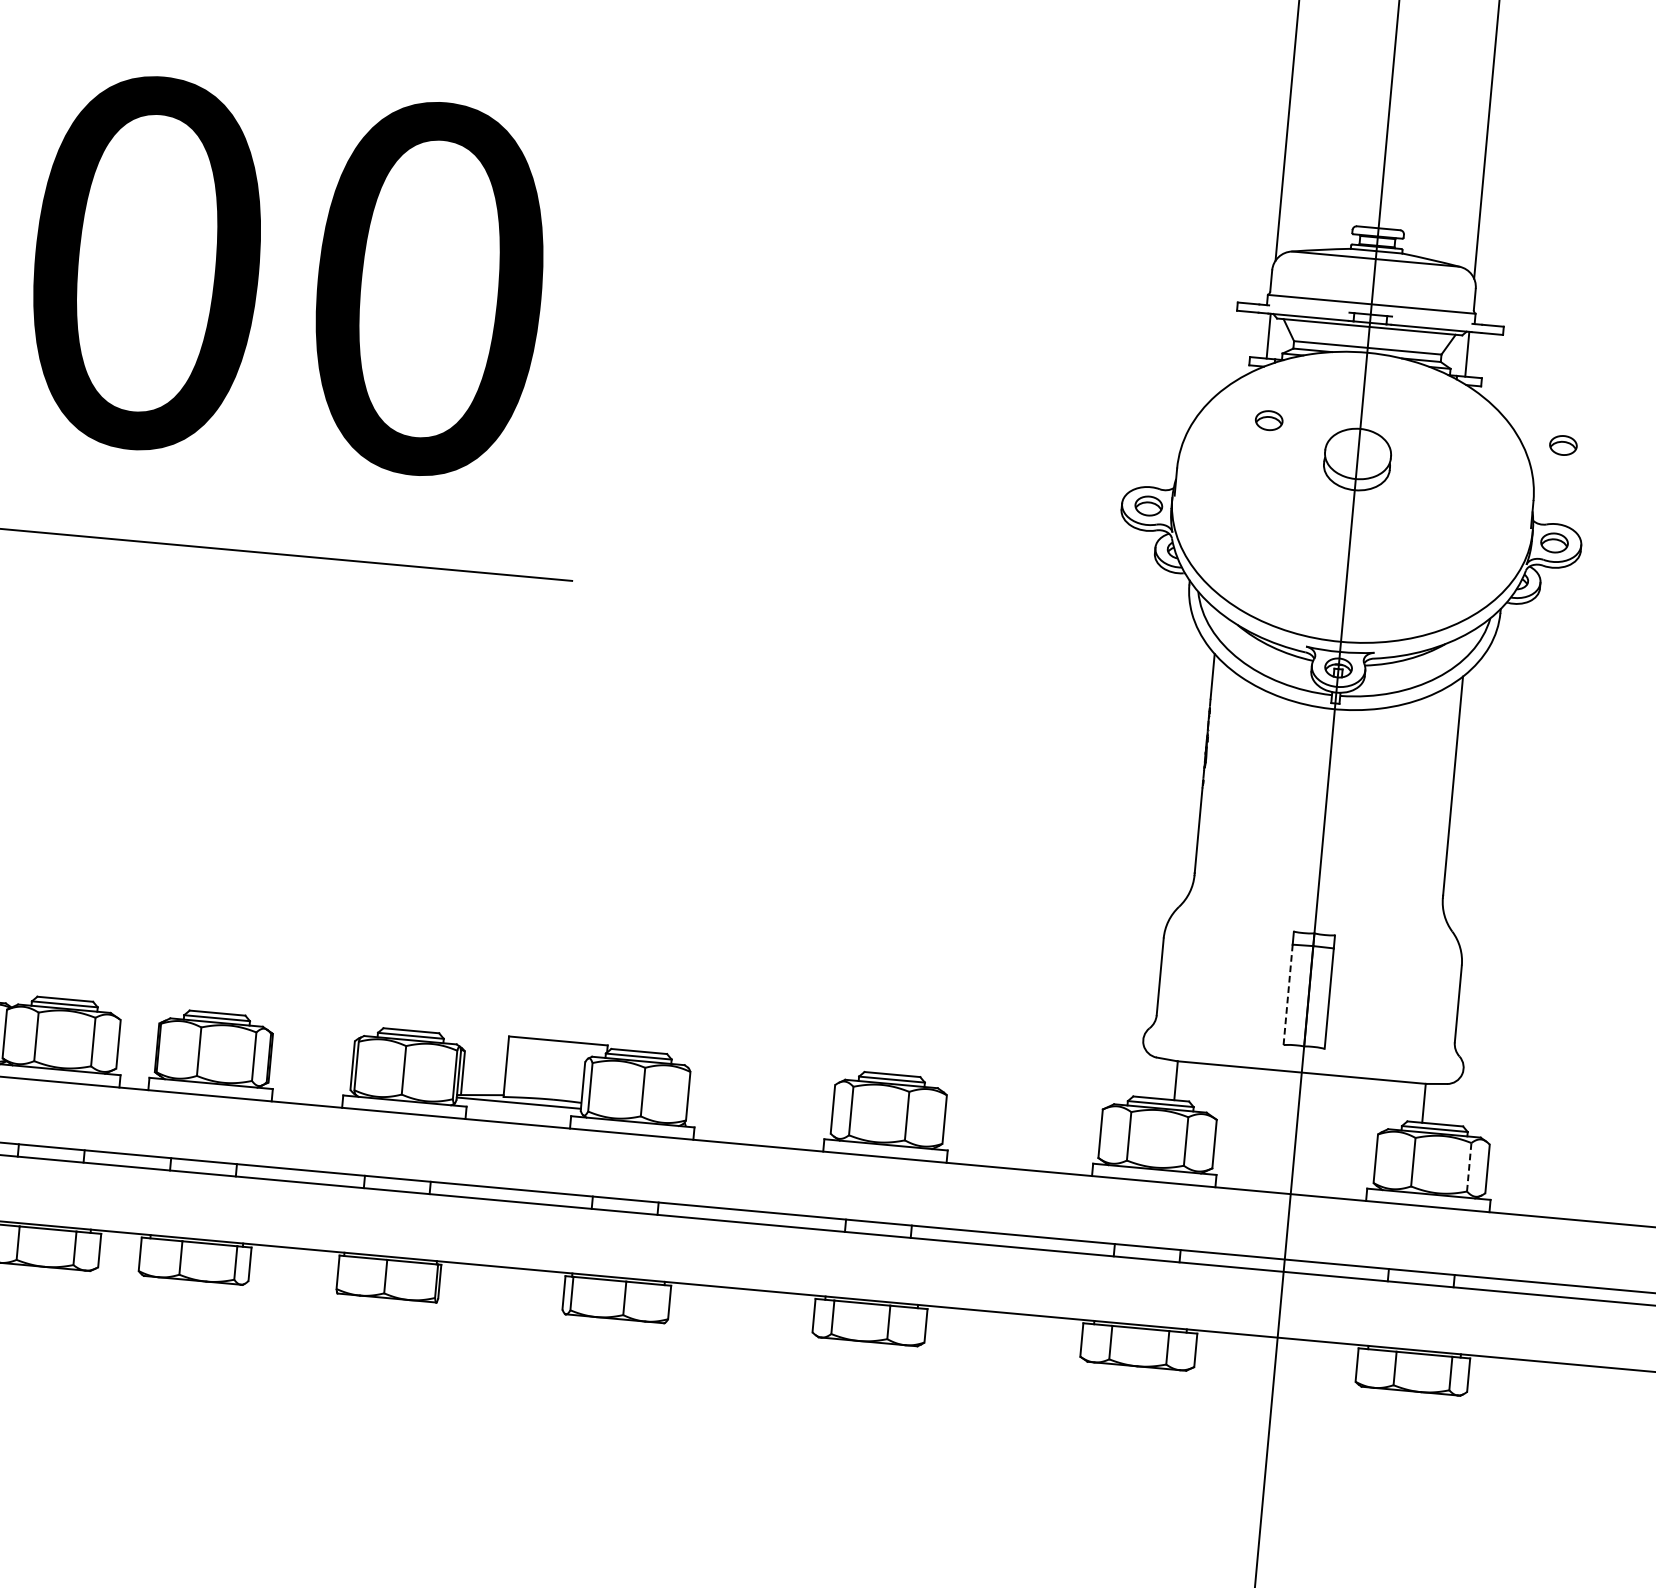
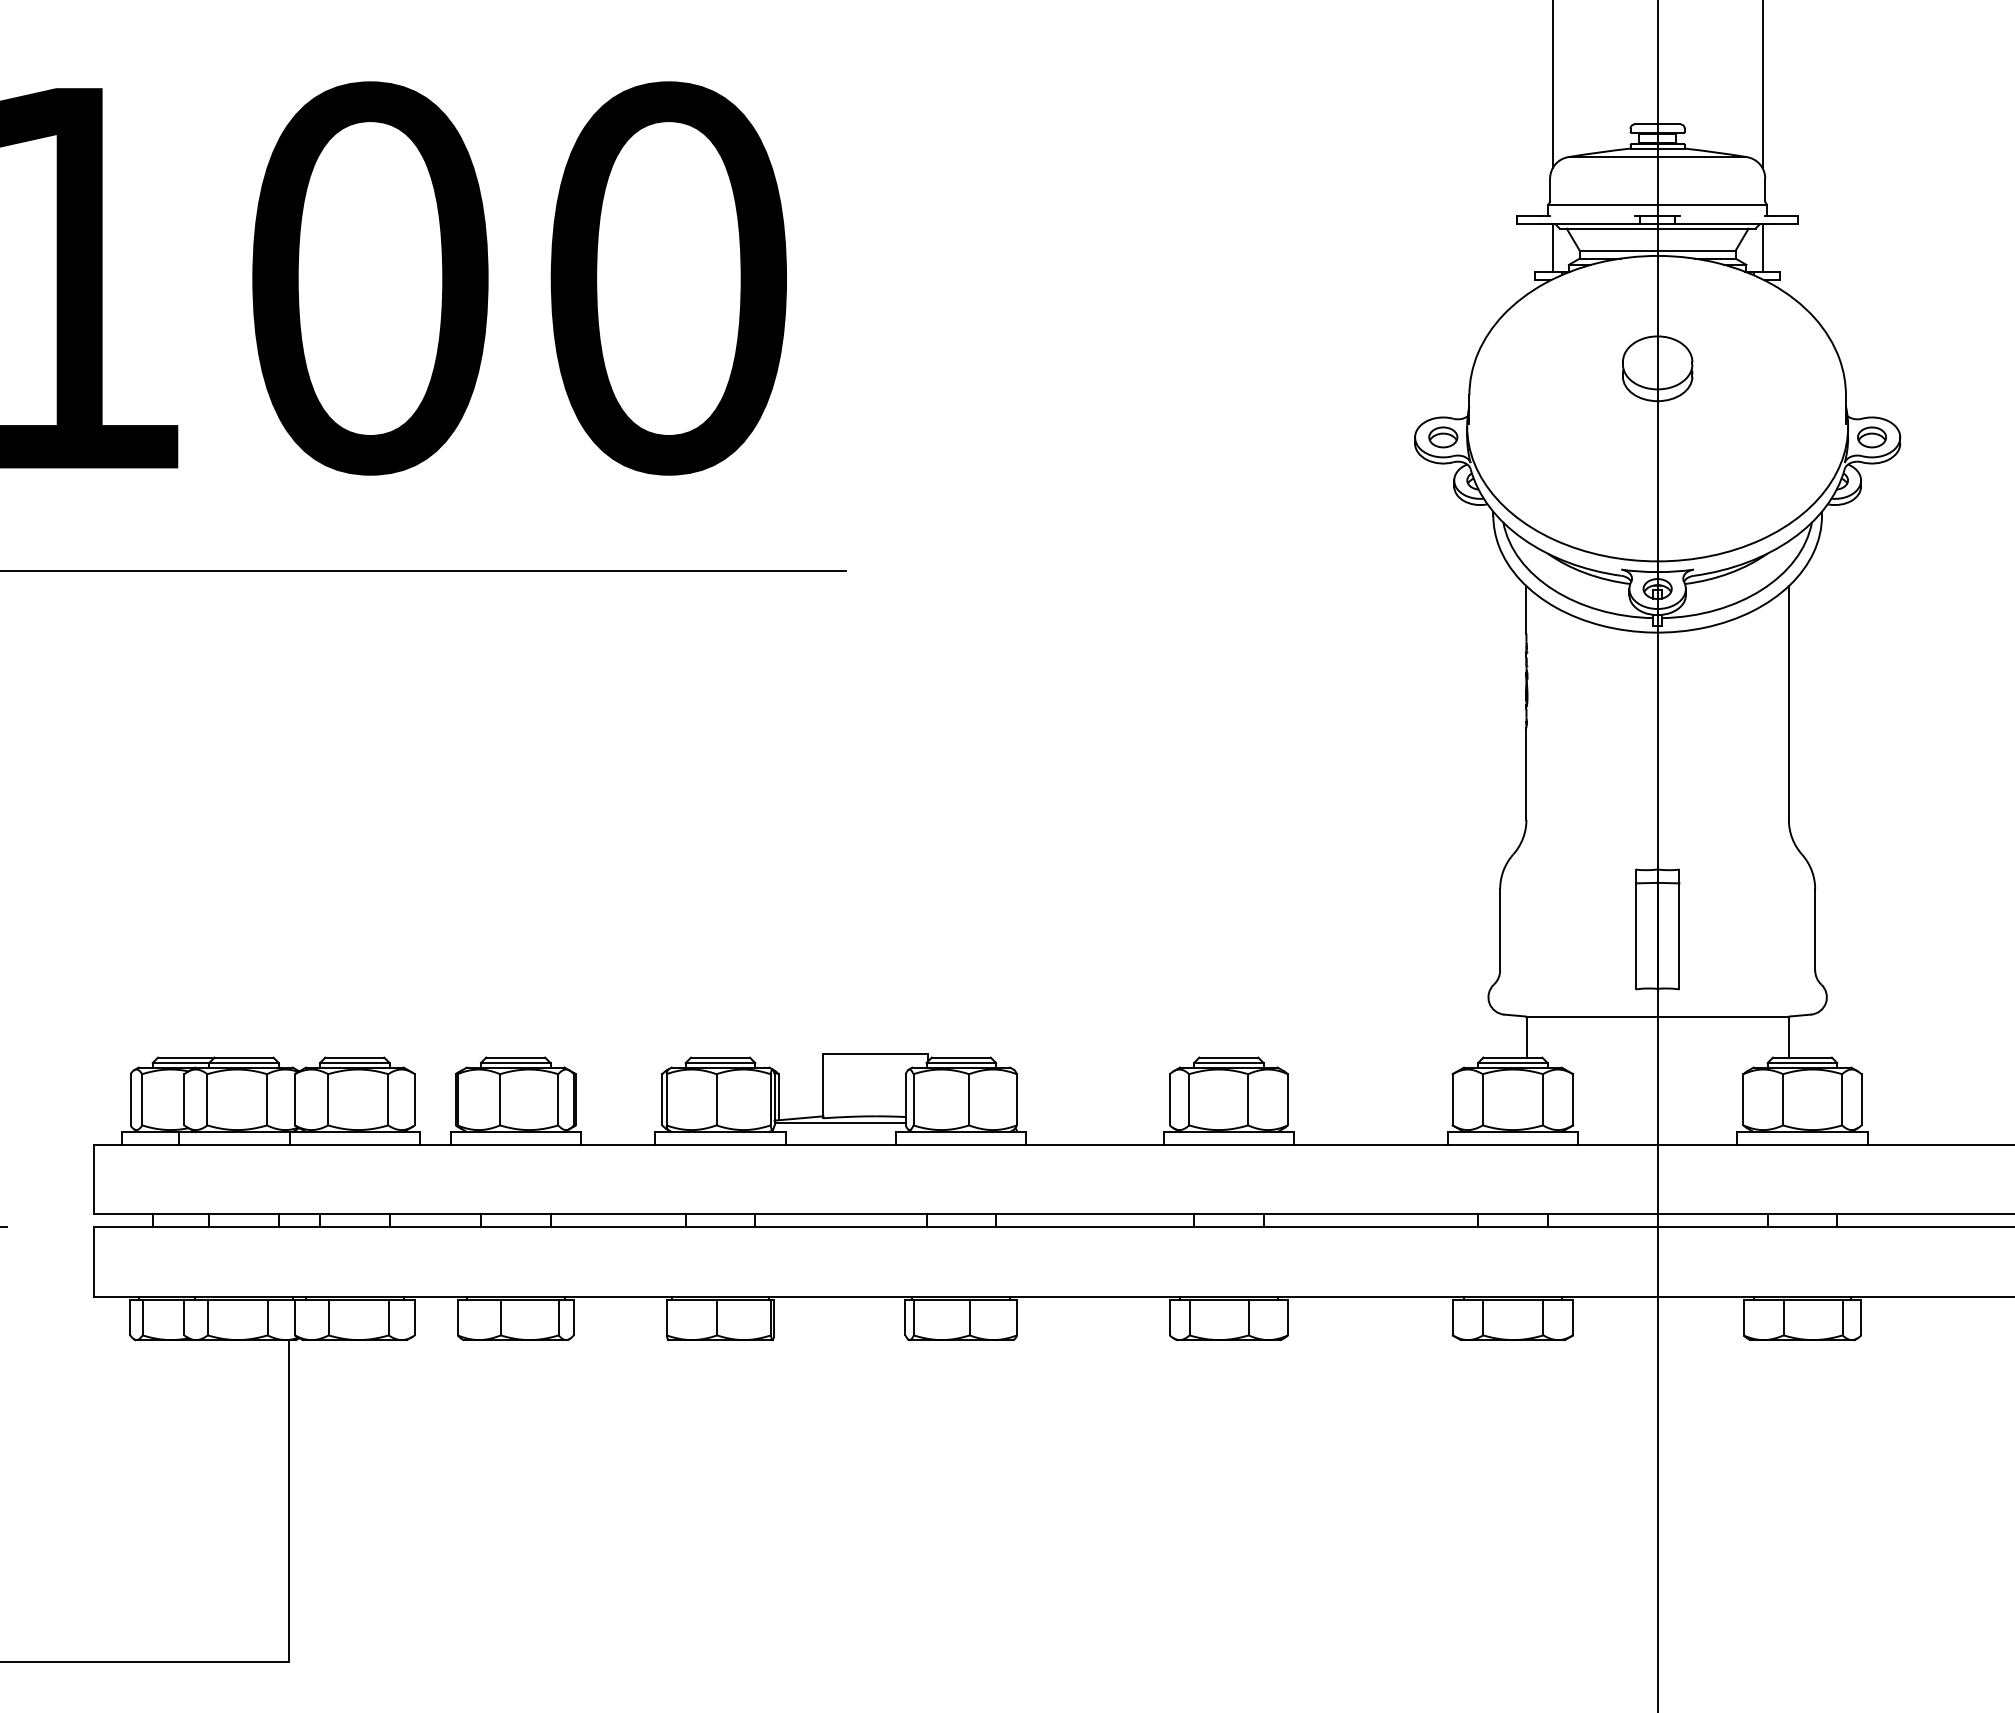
part: (1269, 420) -> (1561, 336), removed
part: (1563, 445) -> (1872, 334), removed
line: (1287, 994) -> (1635, 936), dashed -> solid
line: (1469, 1167) -> (1842, 1099), dashed -> solid

